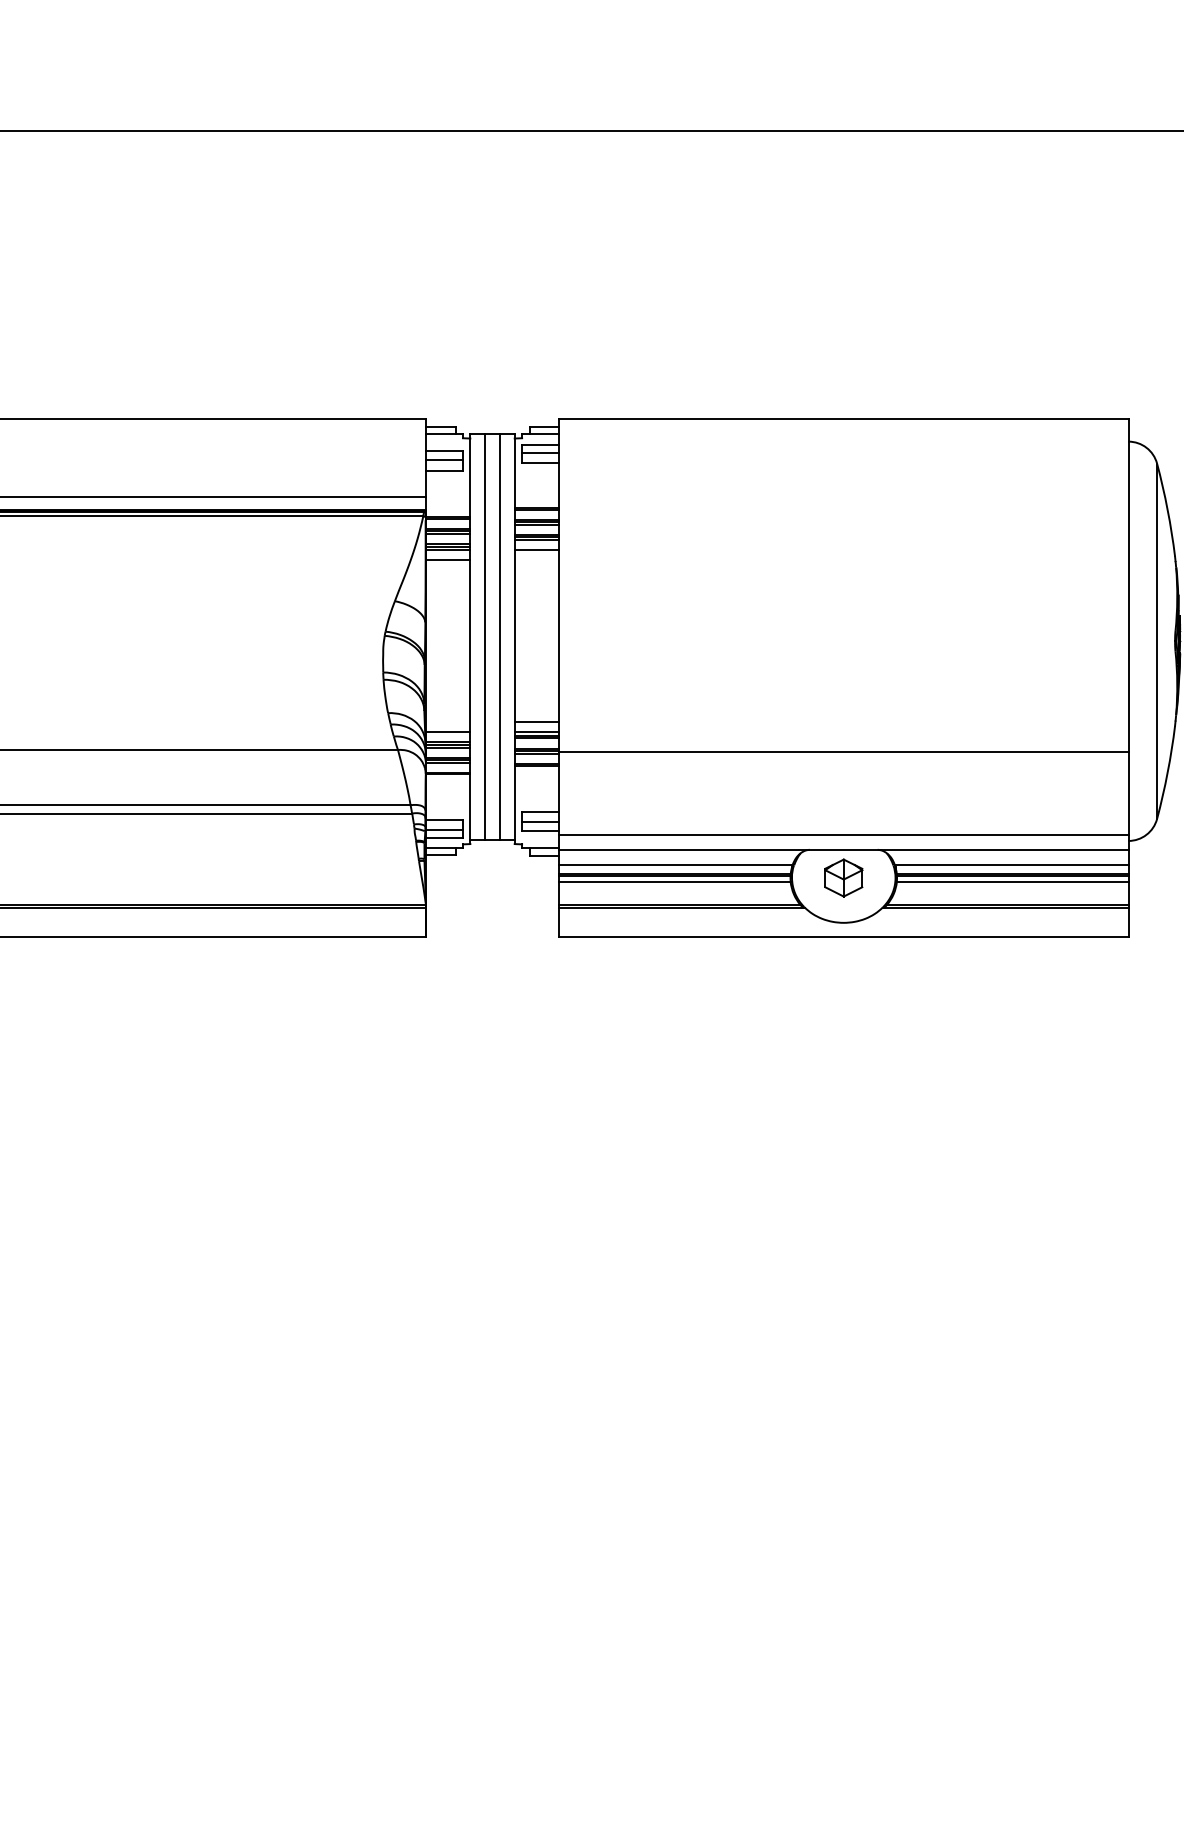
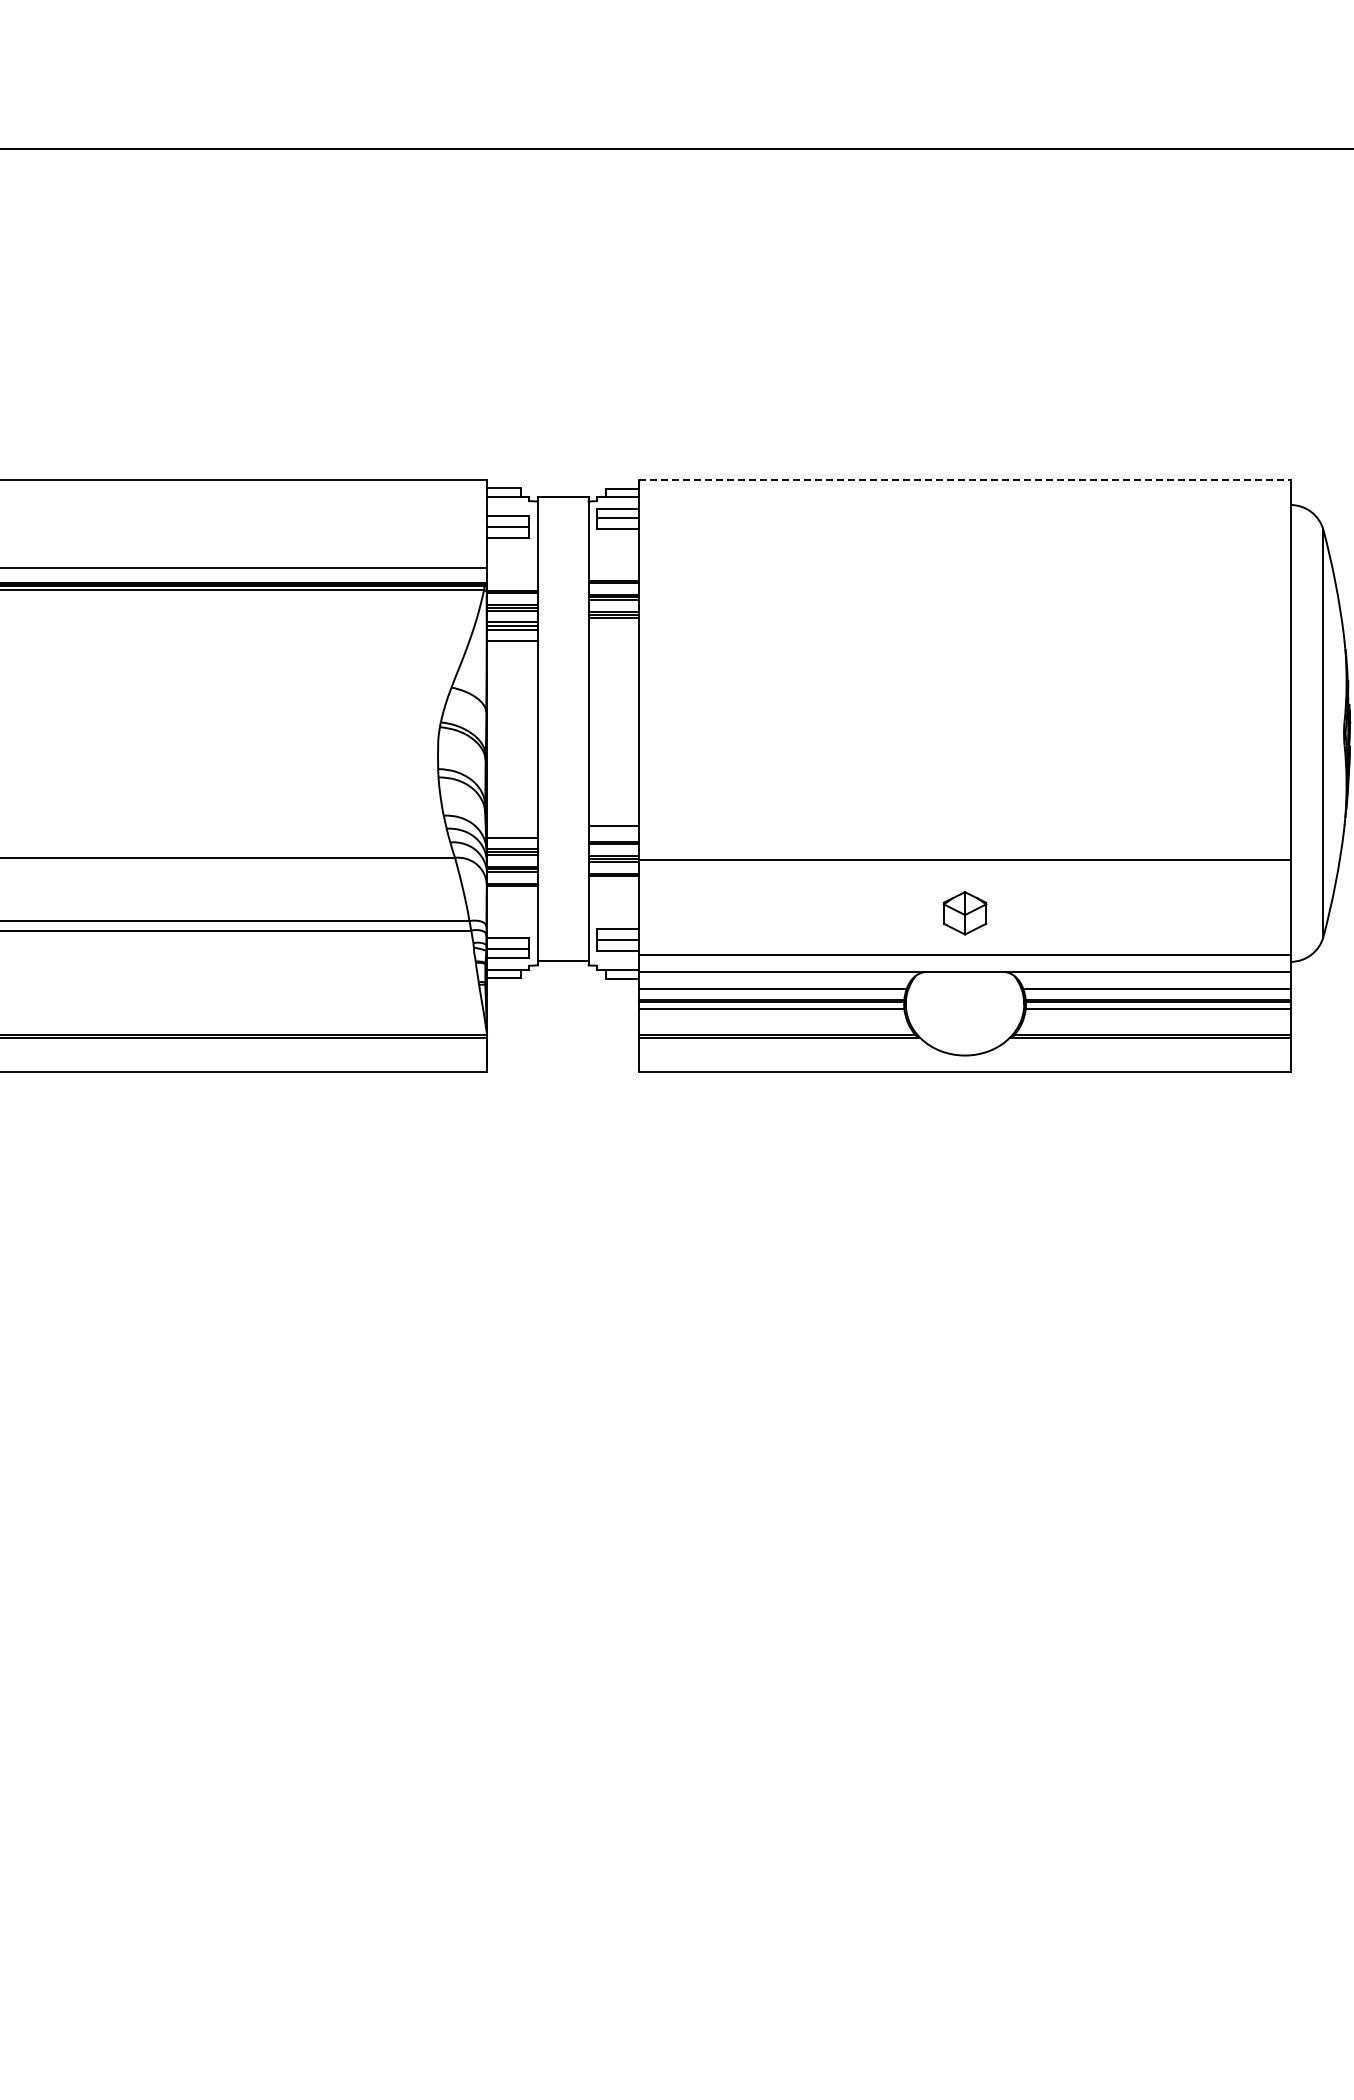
line: (844, 419) -> (965, 479), solid -> dashed
line: (536, 550) -> (613, 629), removed
line: (484, 636) -> (554, 728), removed
line: (499, 636) -> (571, 728), removed
line: (536, 732) -> (613, 837), removed
part: (843, 878) -> (964, 913), moved

